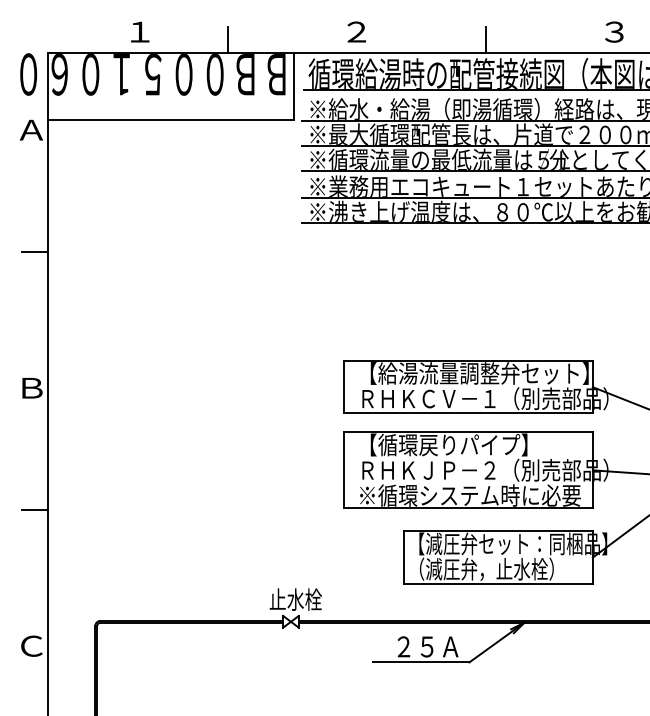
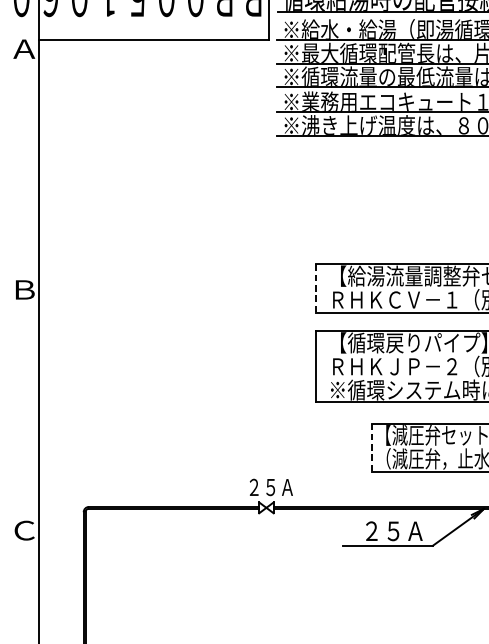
line: (34, 251) -> (27, 162), removed
line: (344, 387) -> (316, 289), solid -> dashed
line: (34, 509) -> (27, 403), removed
line: (404, 558) -> (372, 448), solid -> dashed
text: (295, 599) -> (270, 487), 止水栓 -> ２５Ａ

